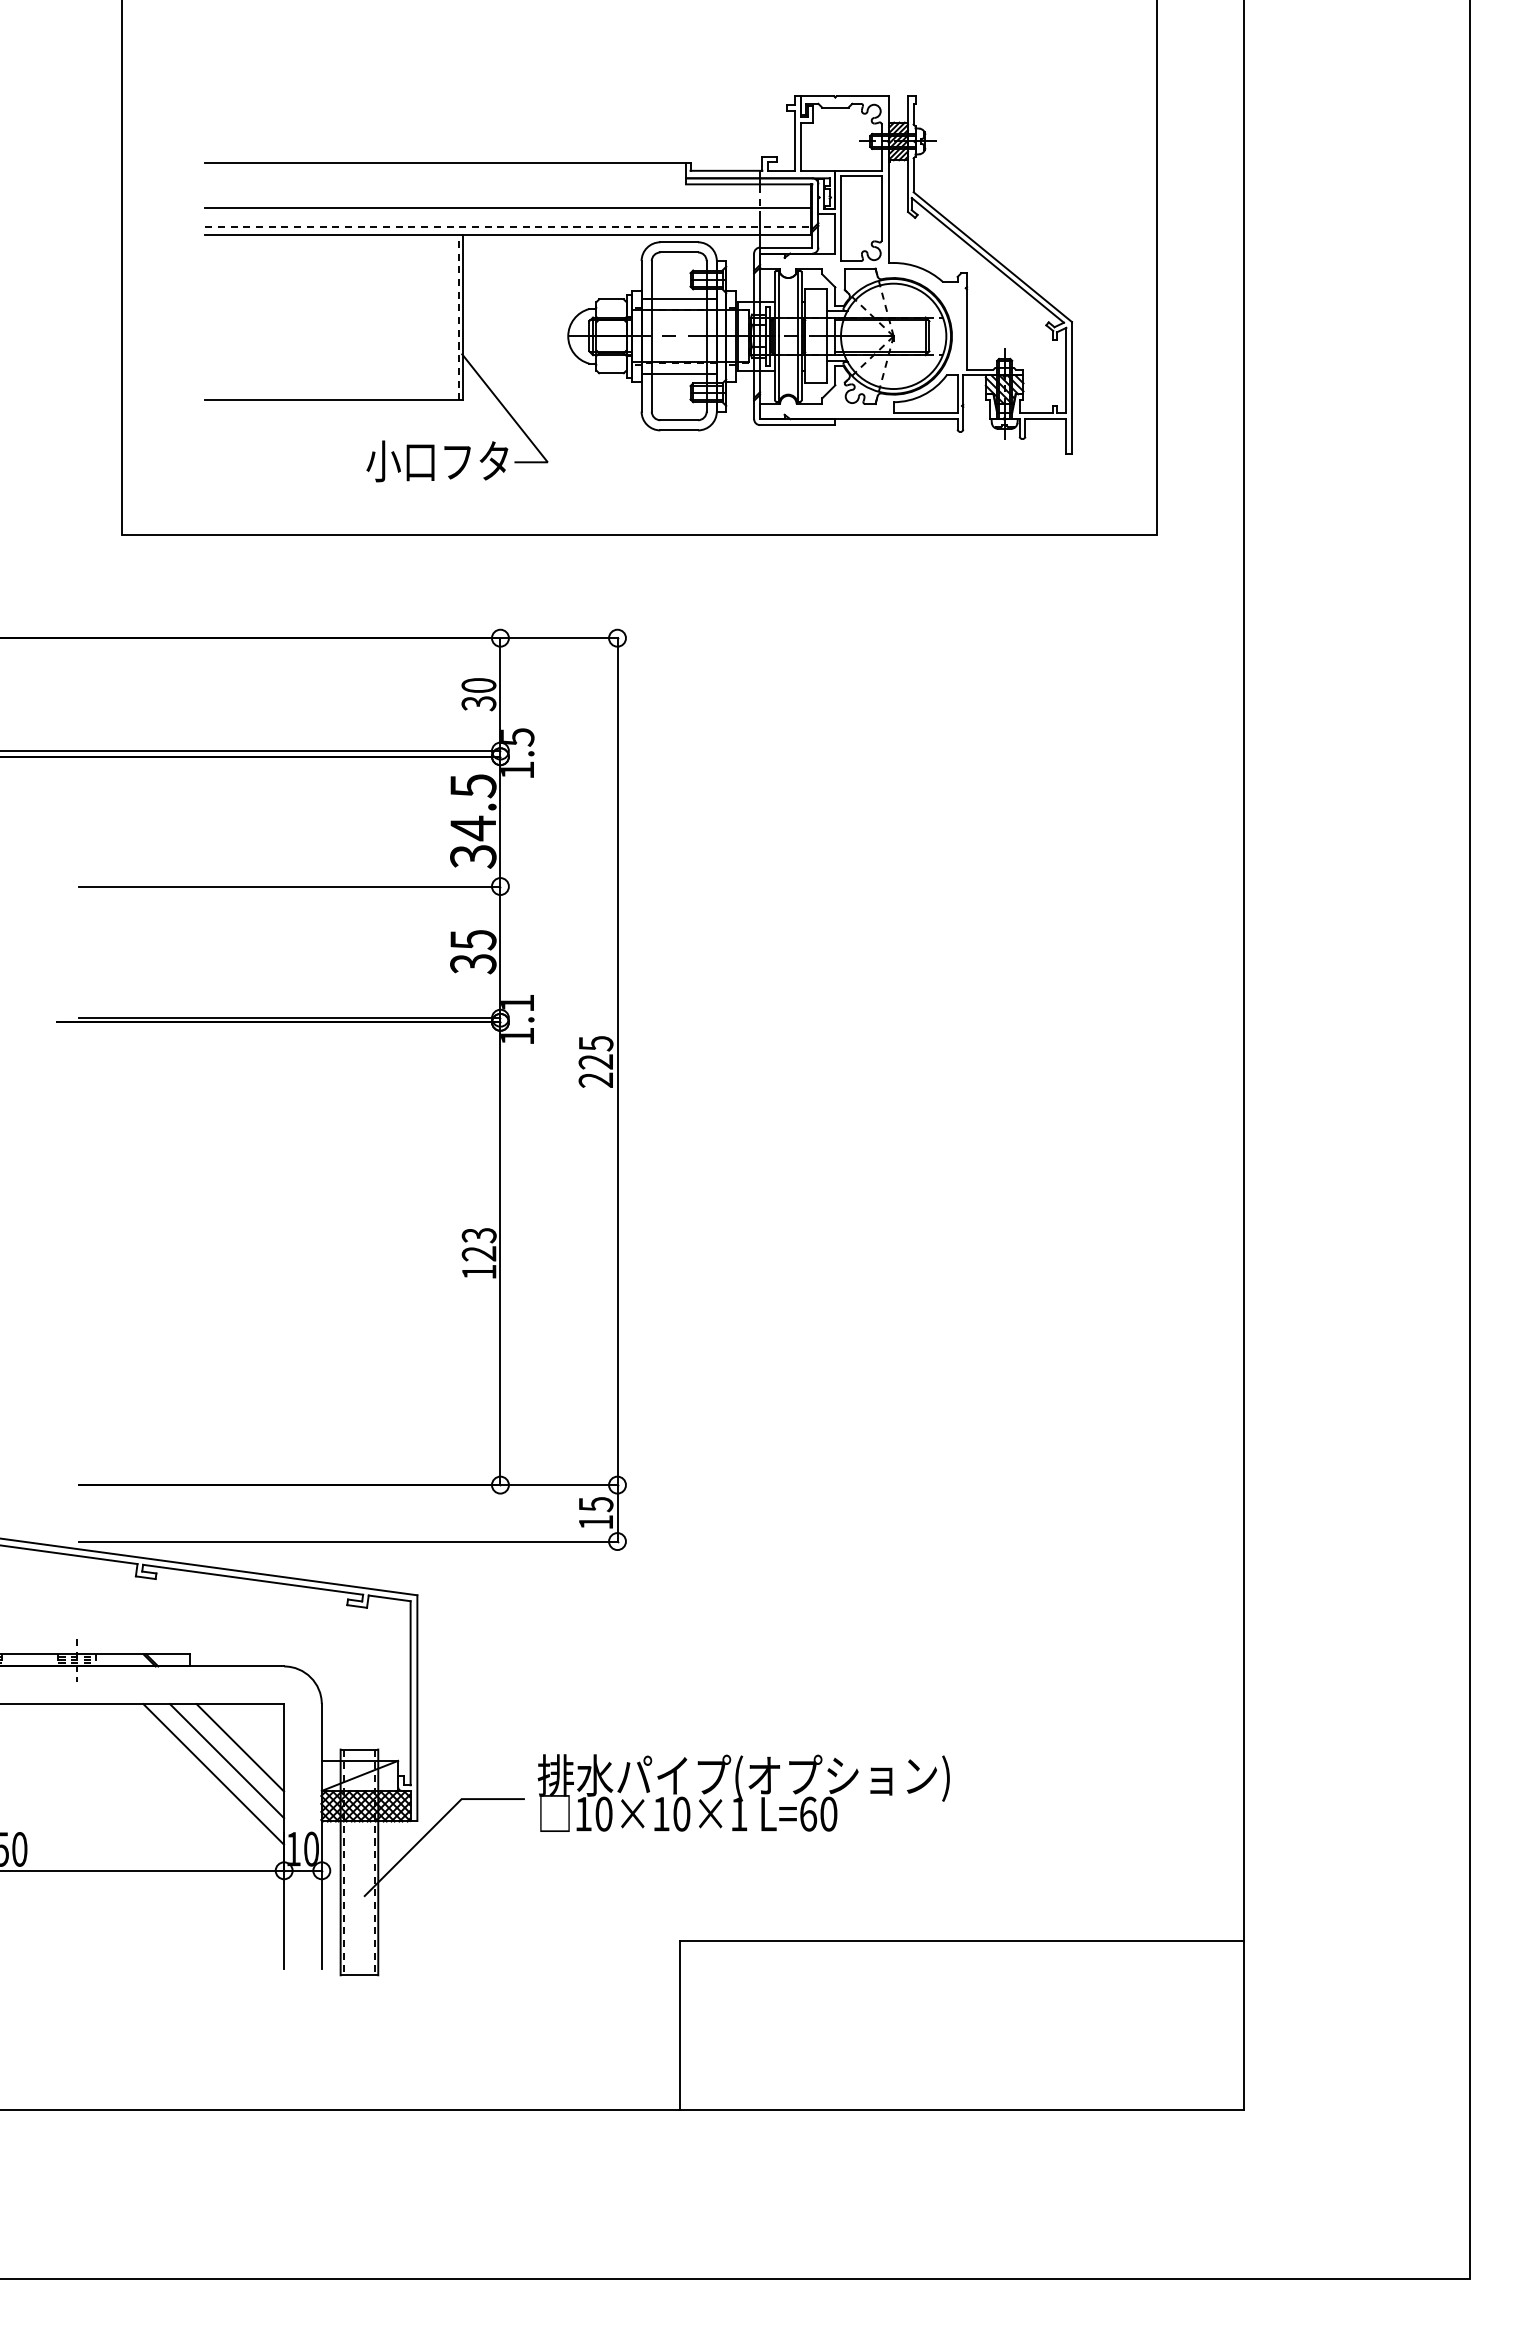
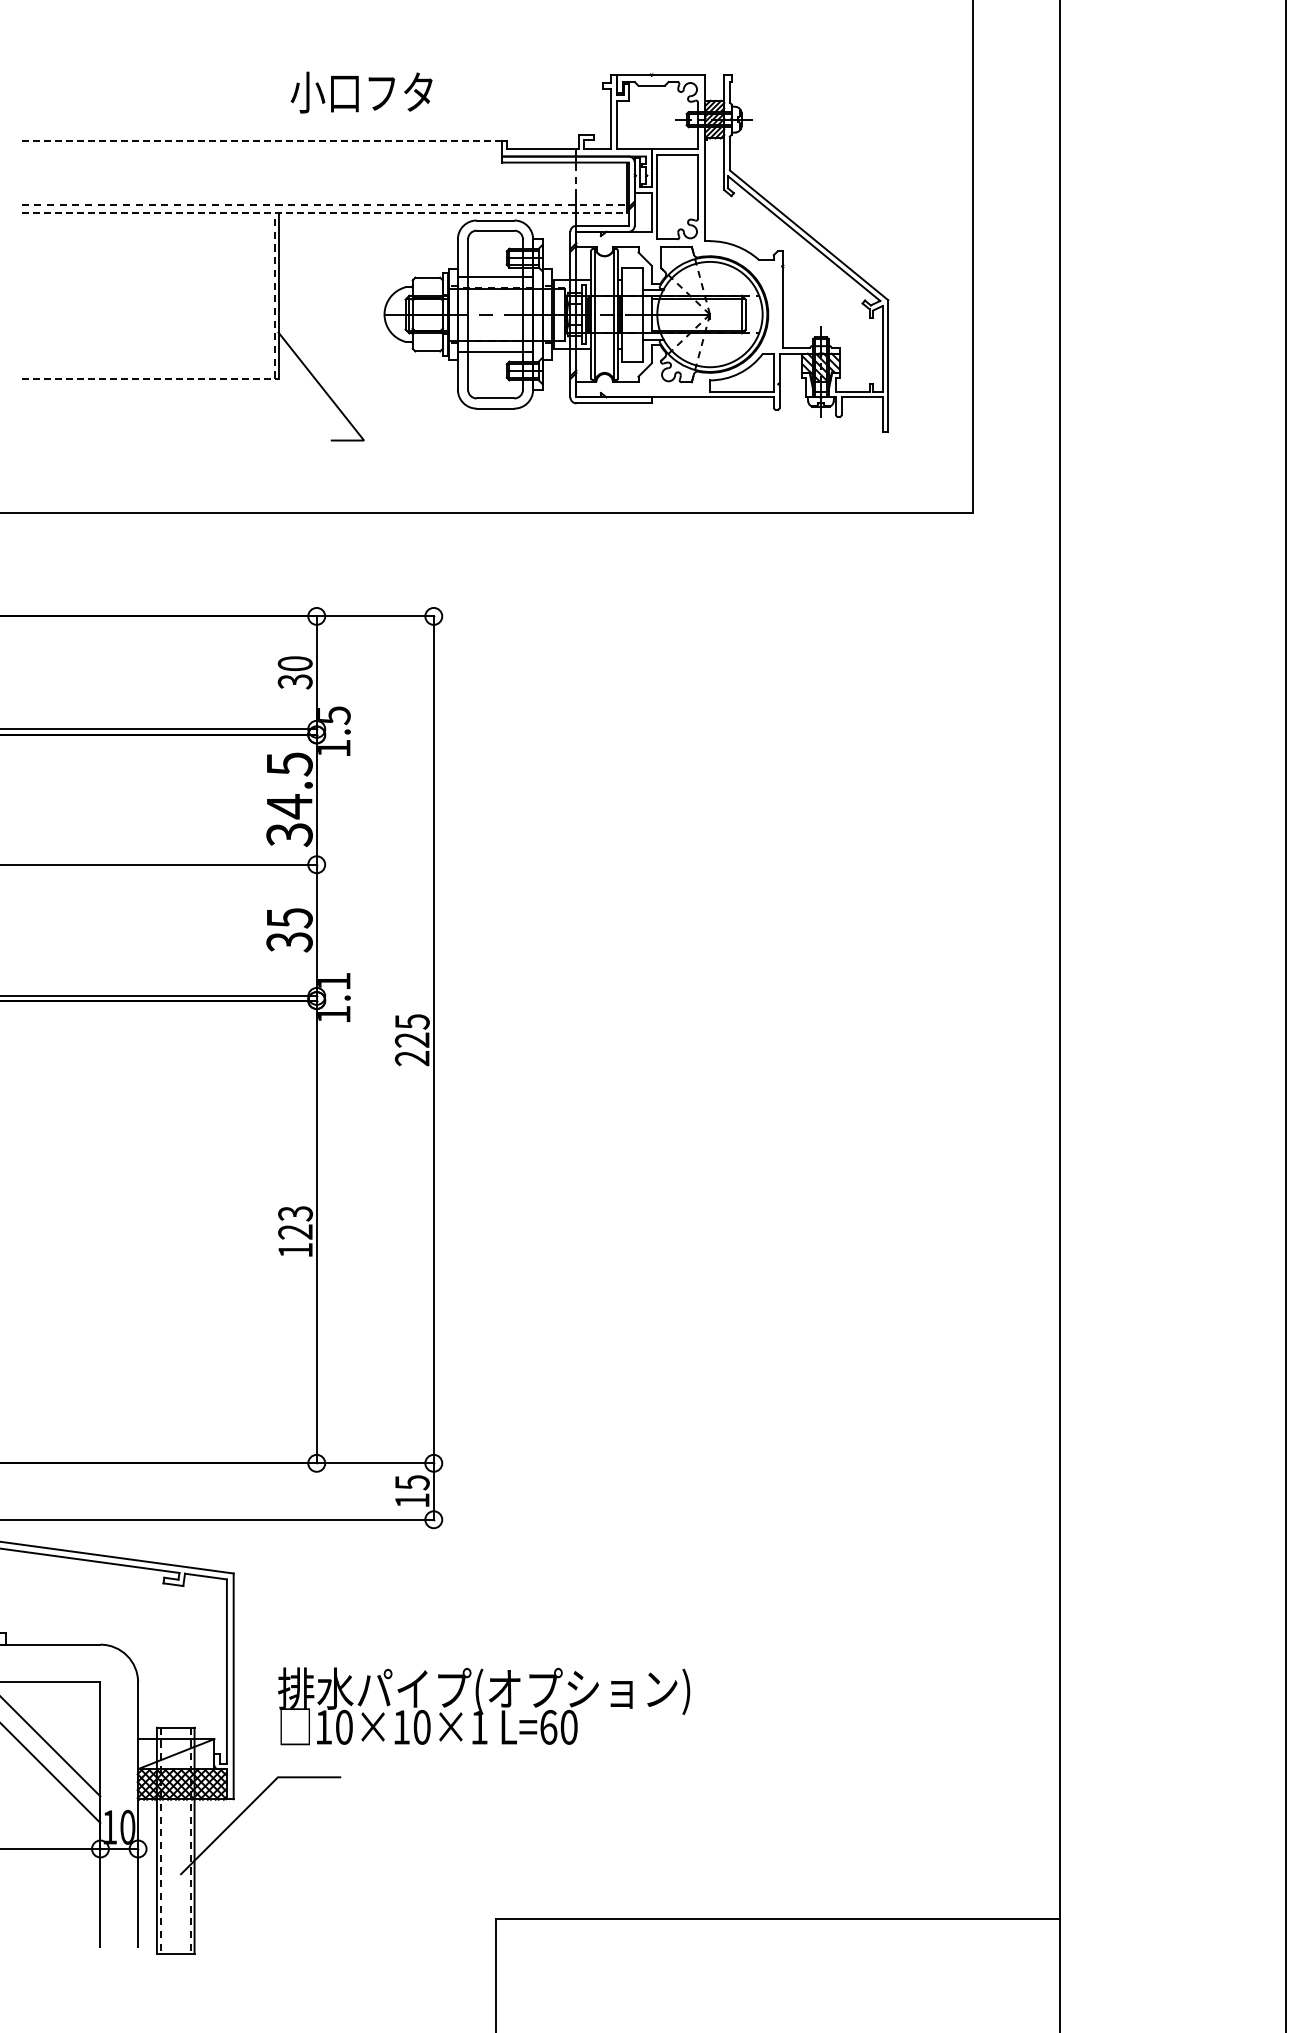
line: (445, 163) -> (261, 141), solid -> dashed
line: (507, 208) -> (323, 186), removed
line: (507, 234) -> (323, 212), solid -> dashed
line: (334, 400) -> (150, 378), solid -> dashed
text: (437, 461) -> (361, 92), moved
line: (240, 1747) -> (56, 1725), removed
text: (743, 1792) -> (483, 1705), moved

